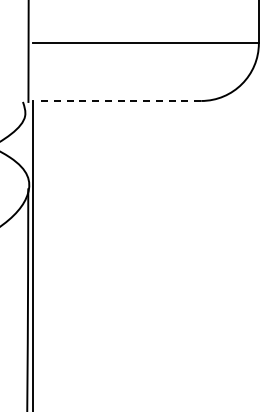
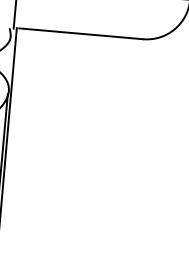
line: (118, 101) -> (81, 34), dashed -> solid

